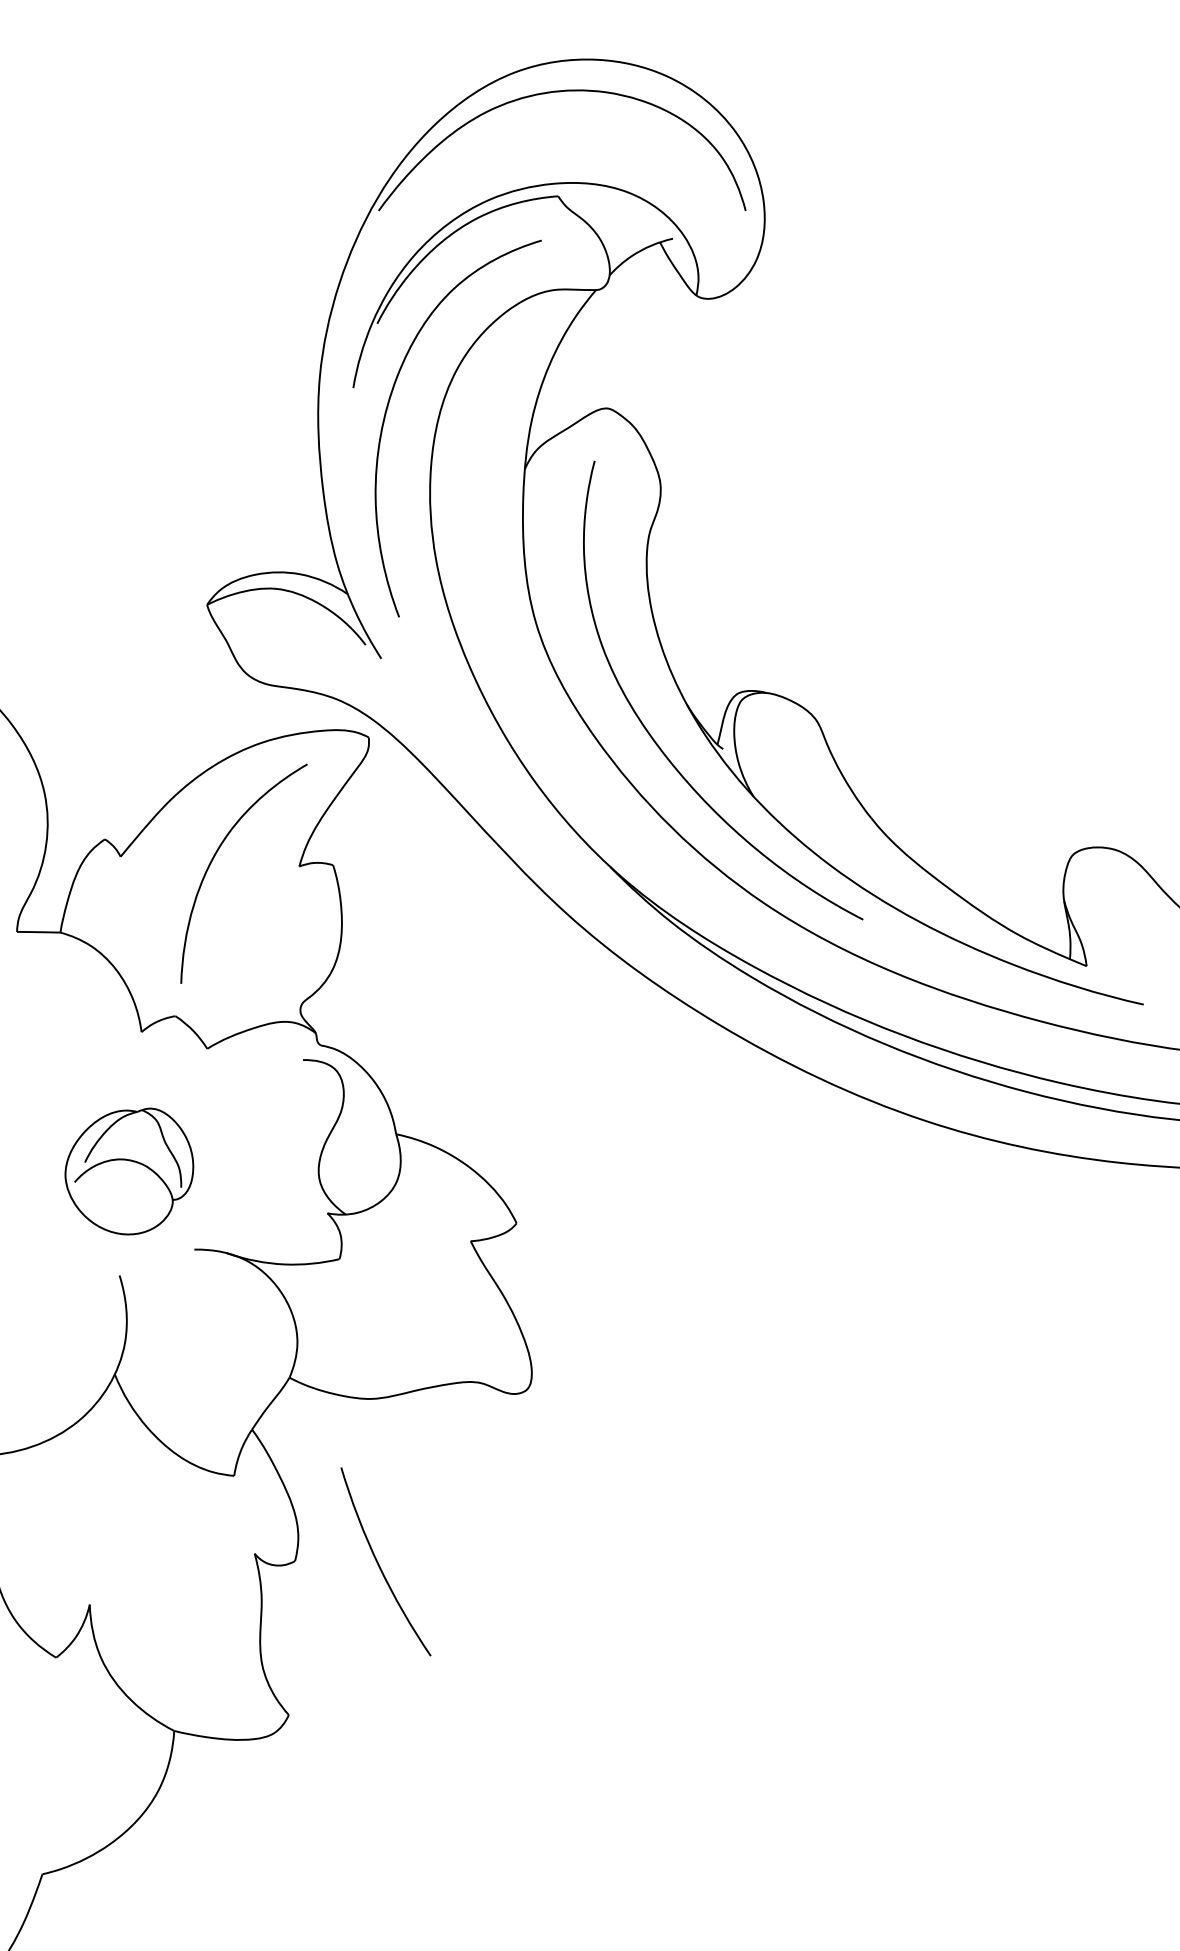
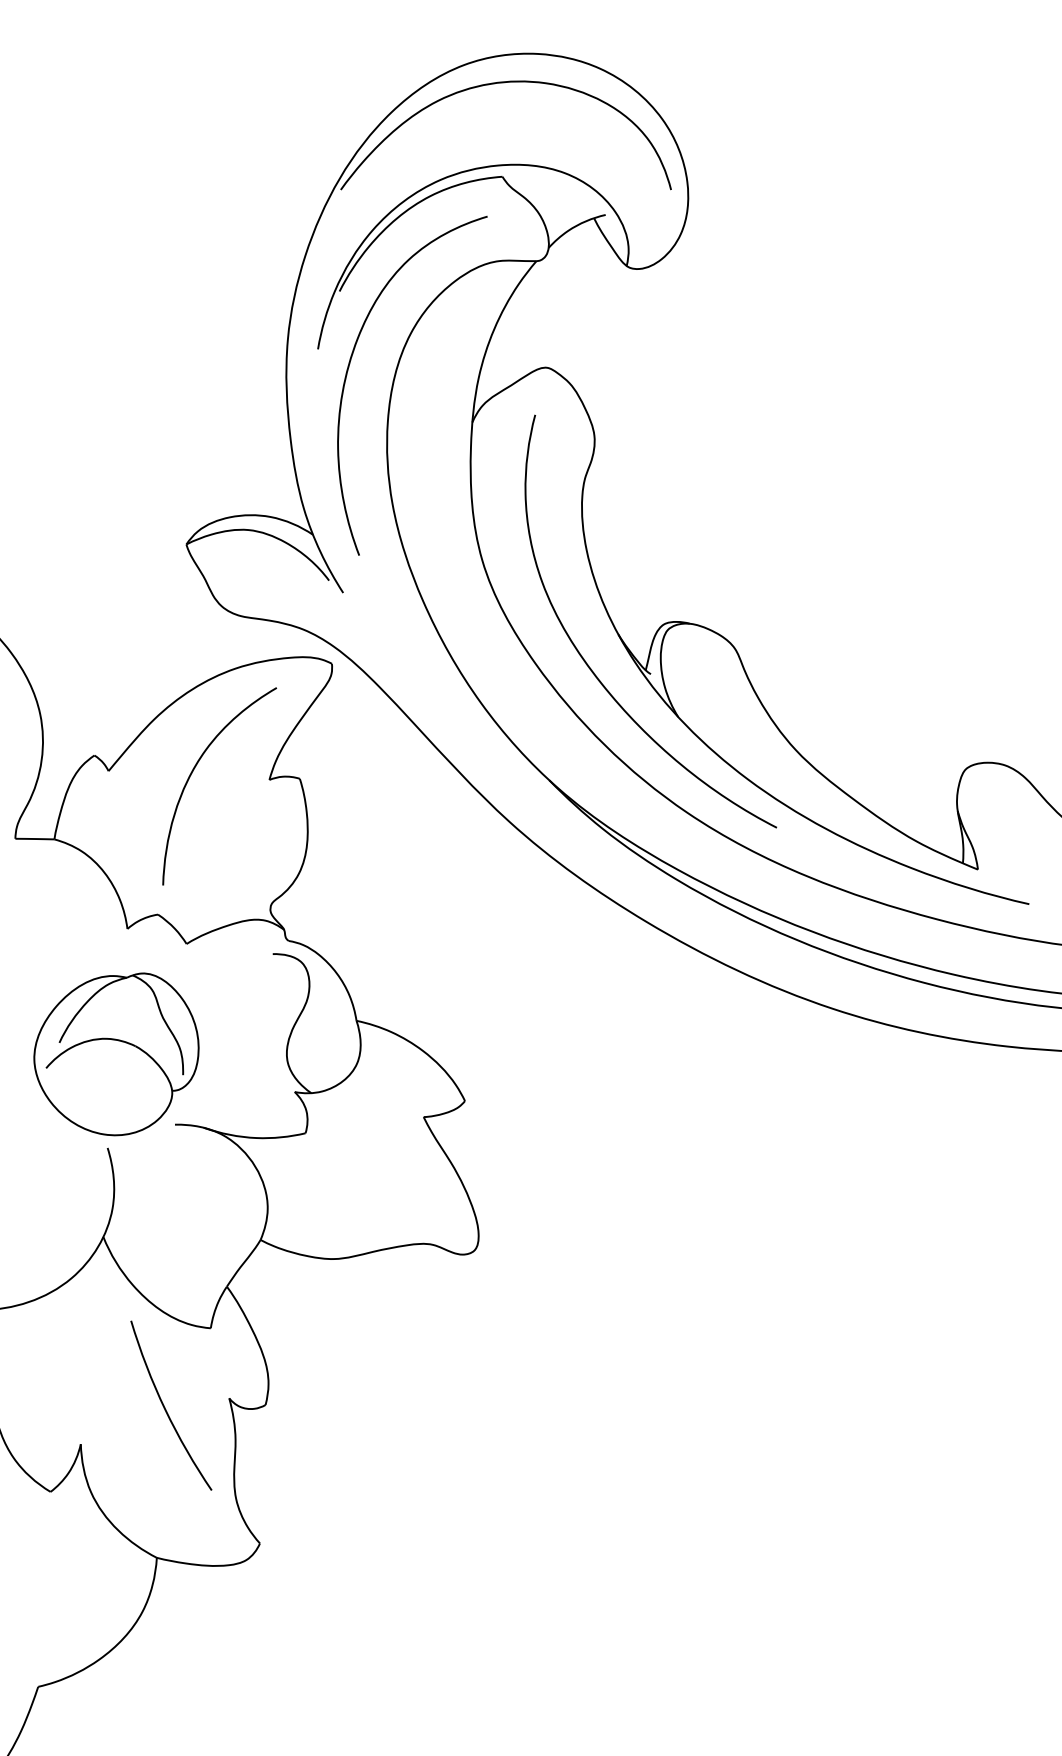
part: (129, 1171) -> (116, 1054), size x1.43
curve: (379, 1563) -> (165, 1407), moved

